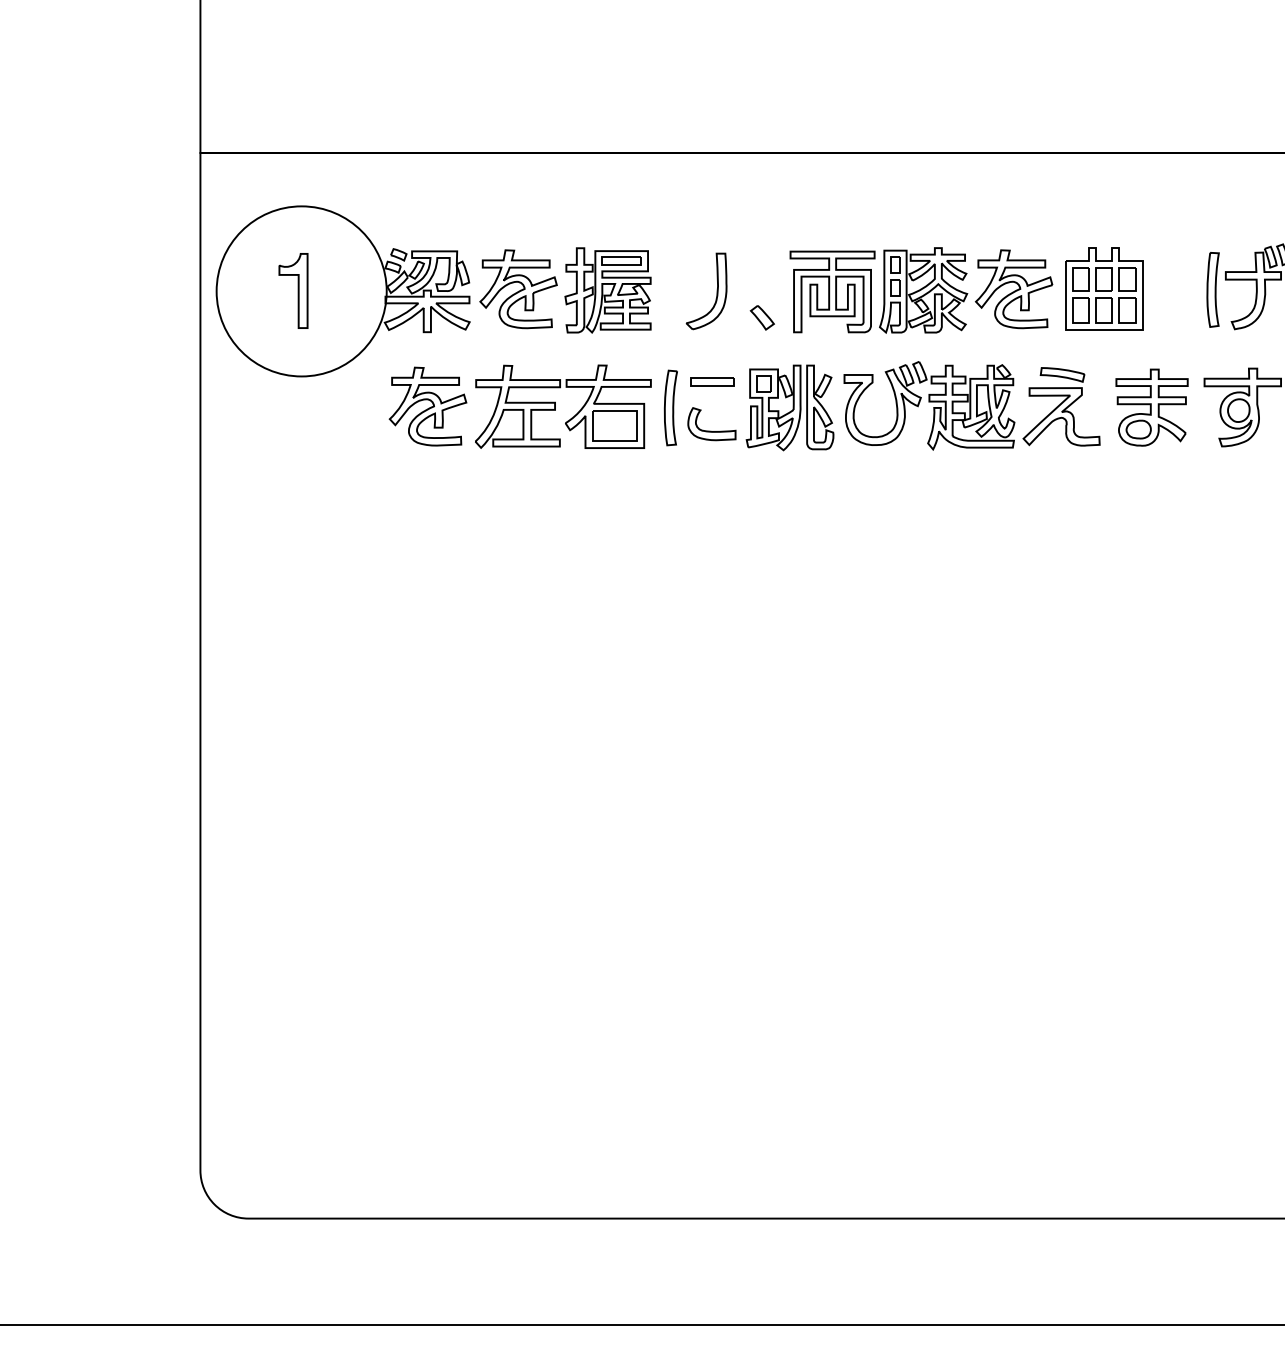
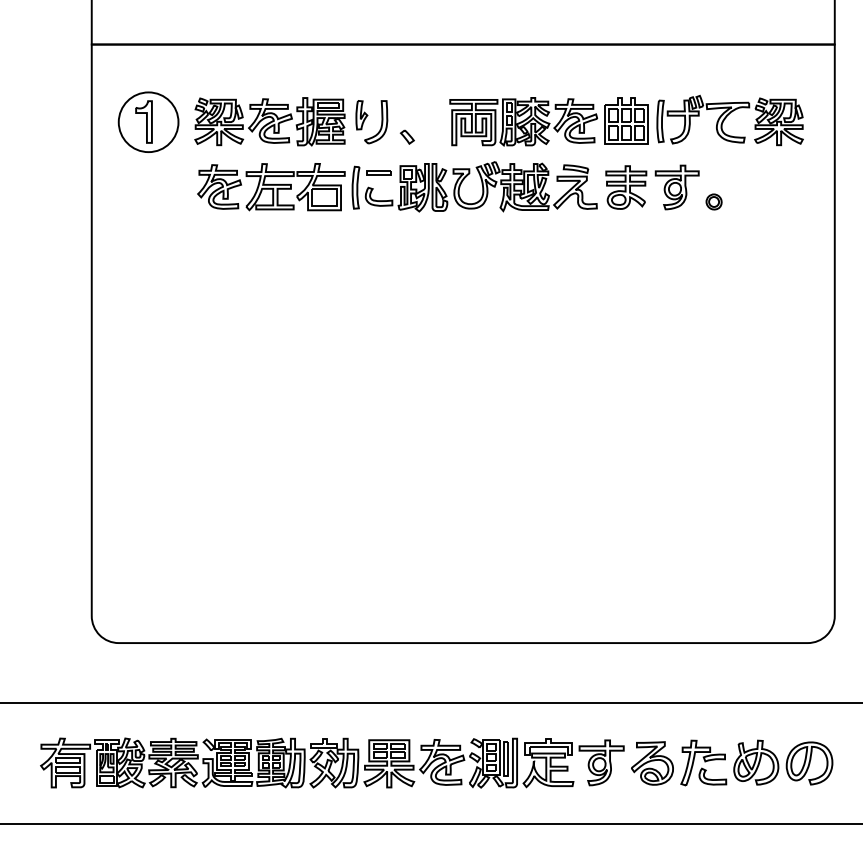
part: (680, 279) -> (361, 115), added
part: (965, 290) -> (548, 121), moved
circle: (301, 291) -> (148, 122), size x0.62

